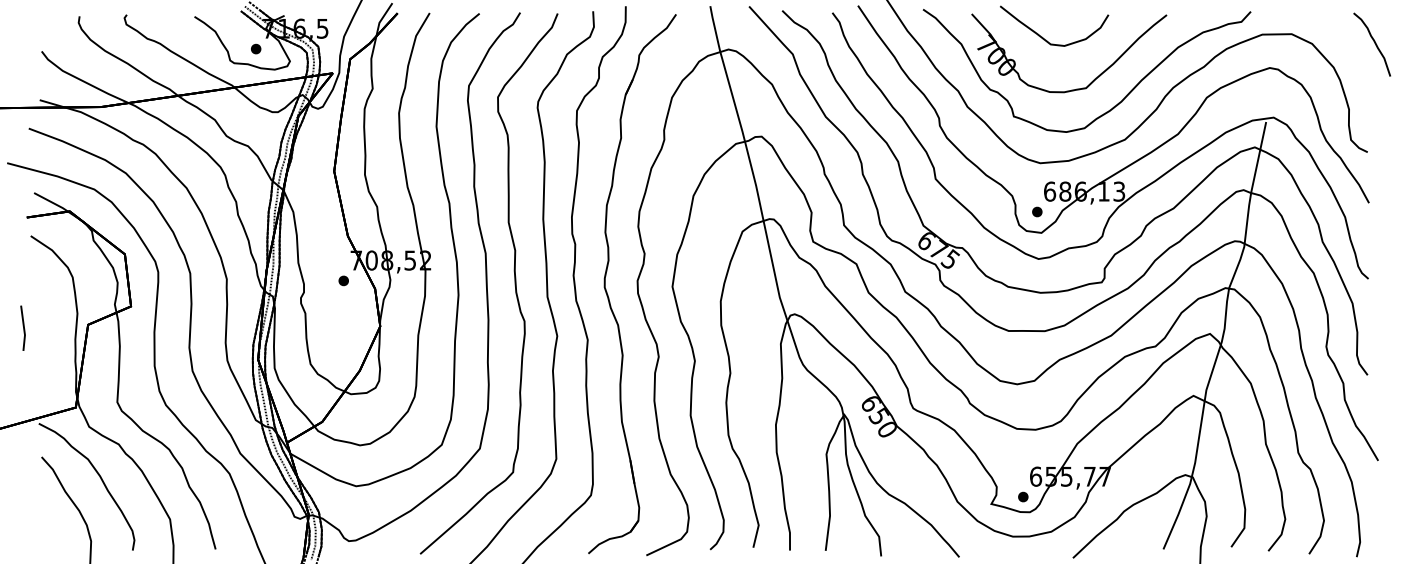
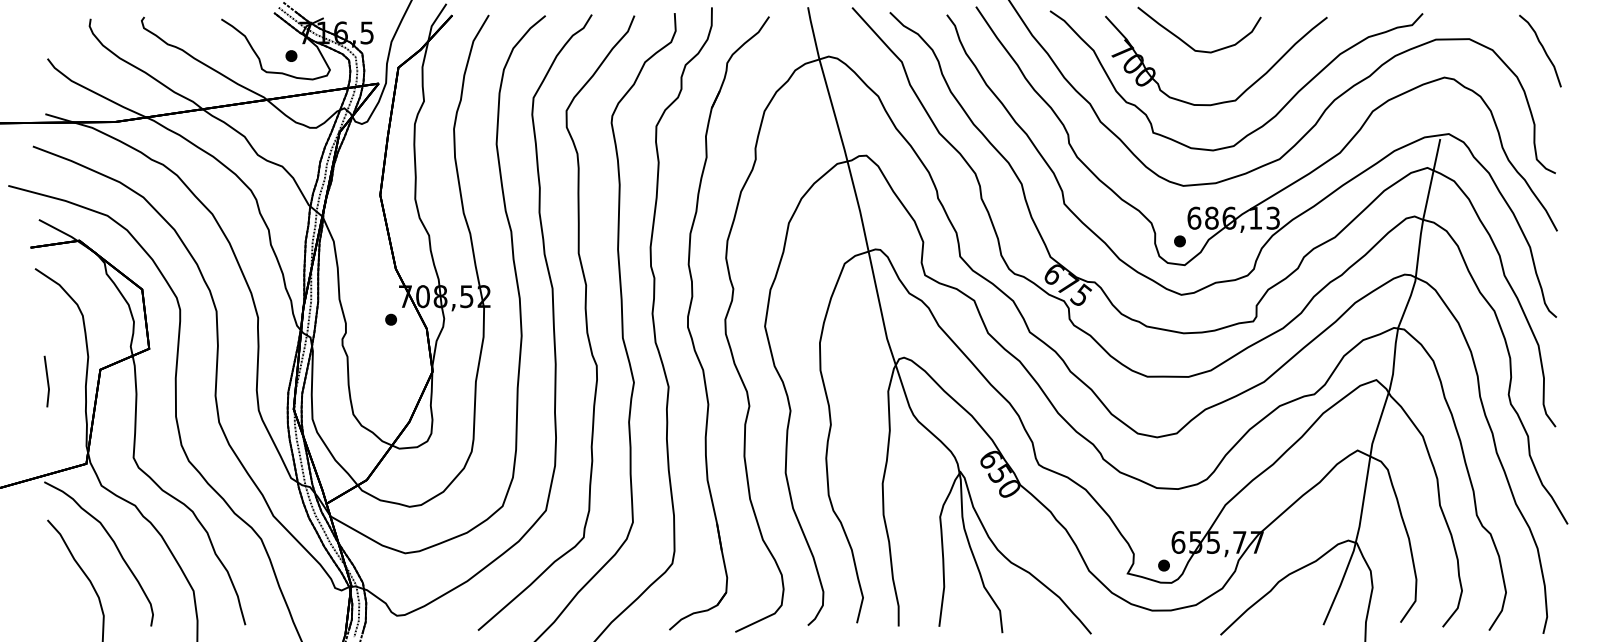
curve: (1374, 43) -> (1543, 49), moved
line: (23, 327) -> (47, 380), moved

